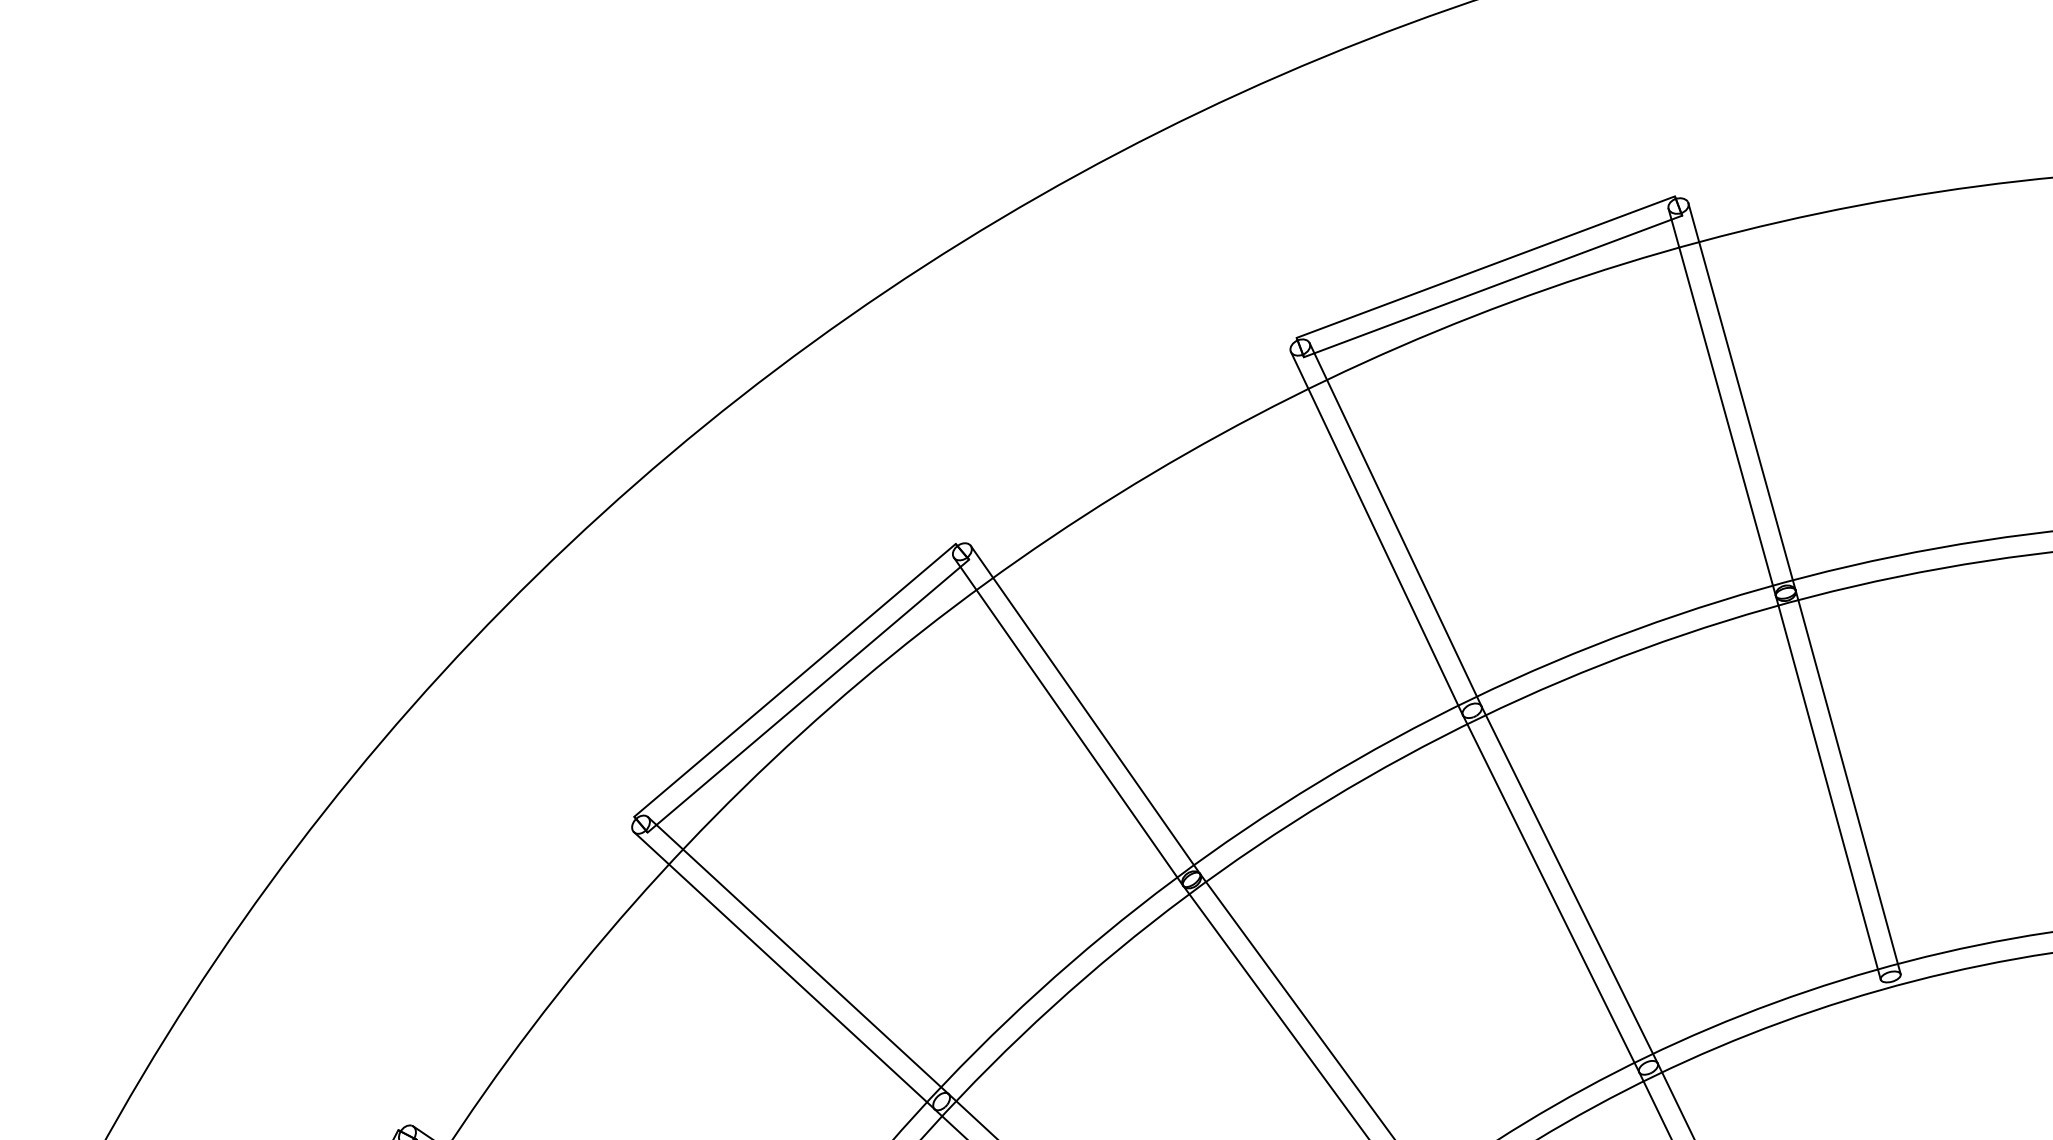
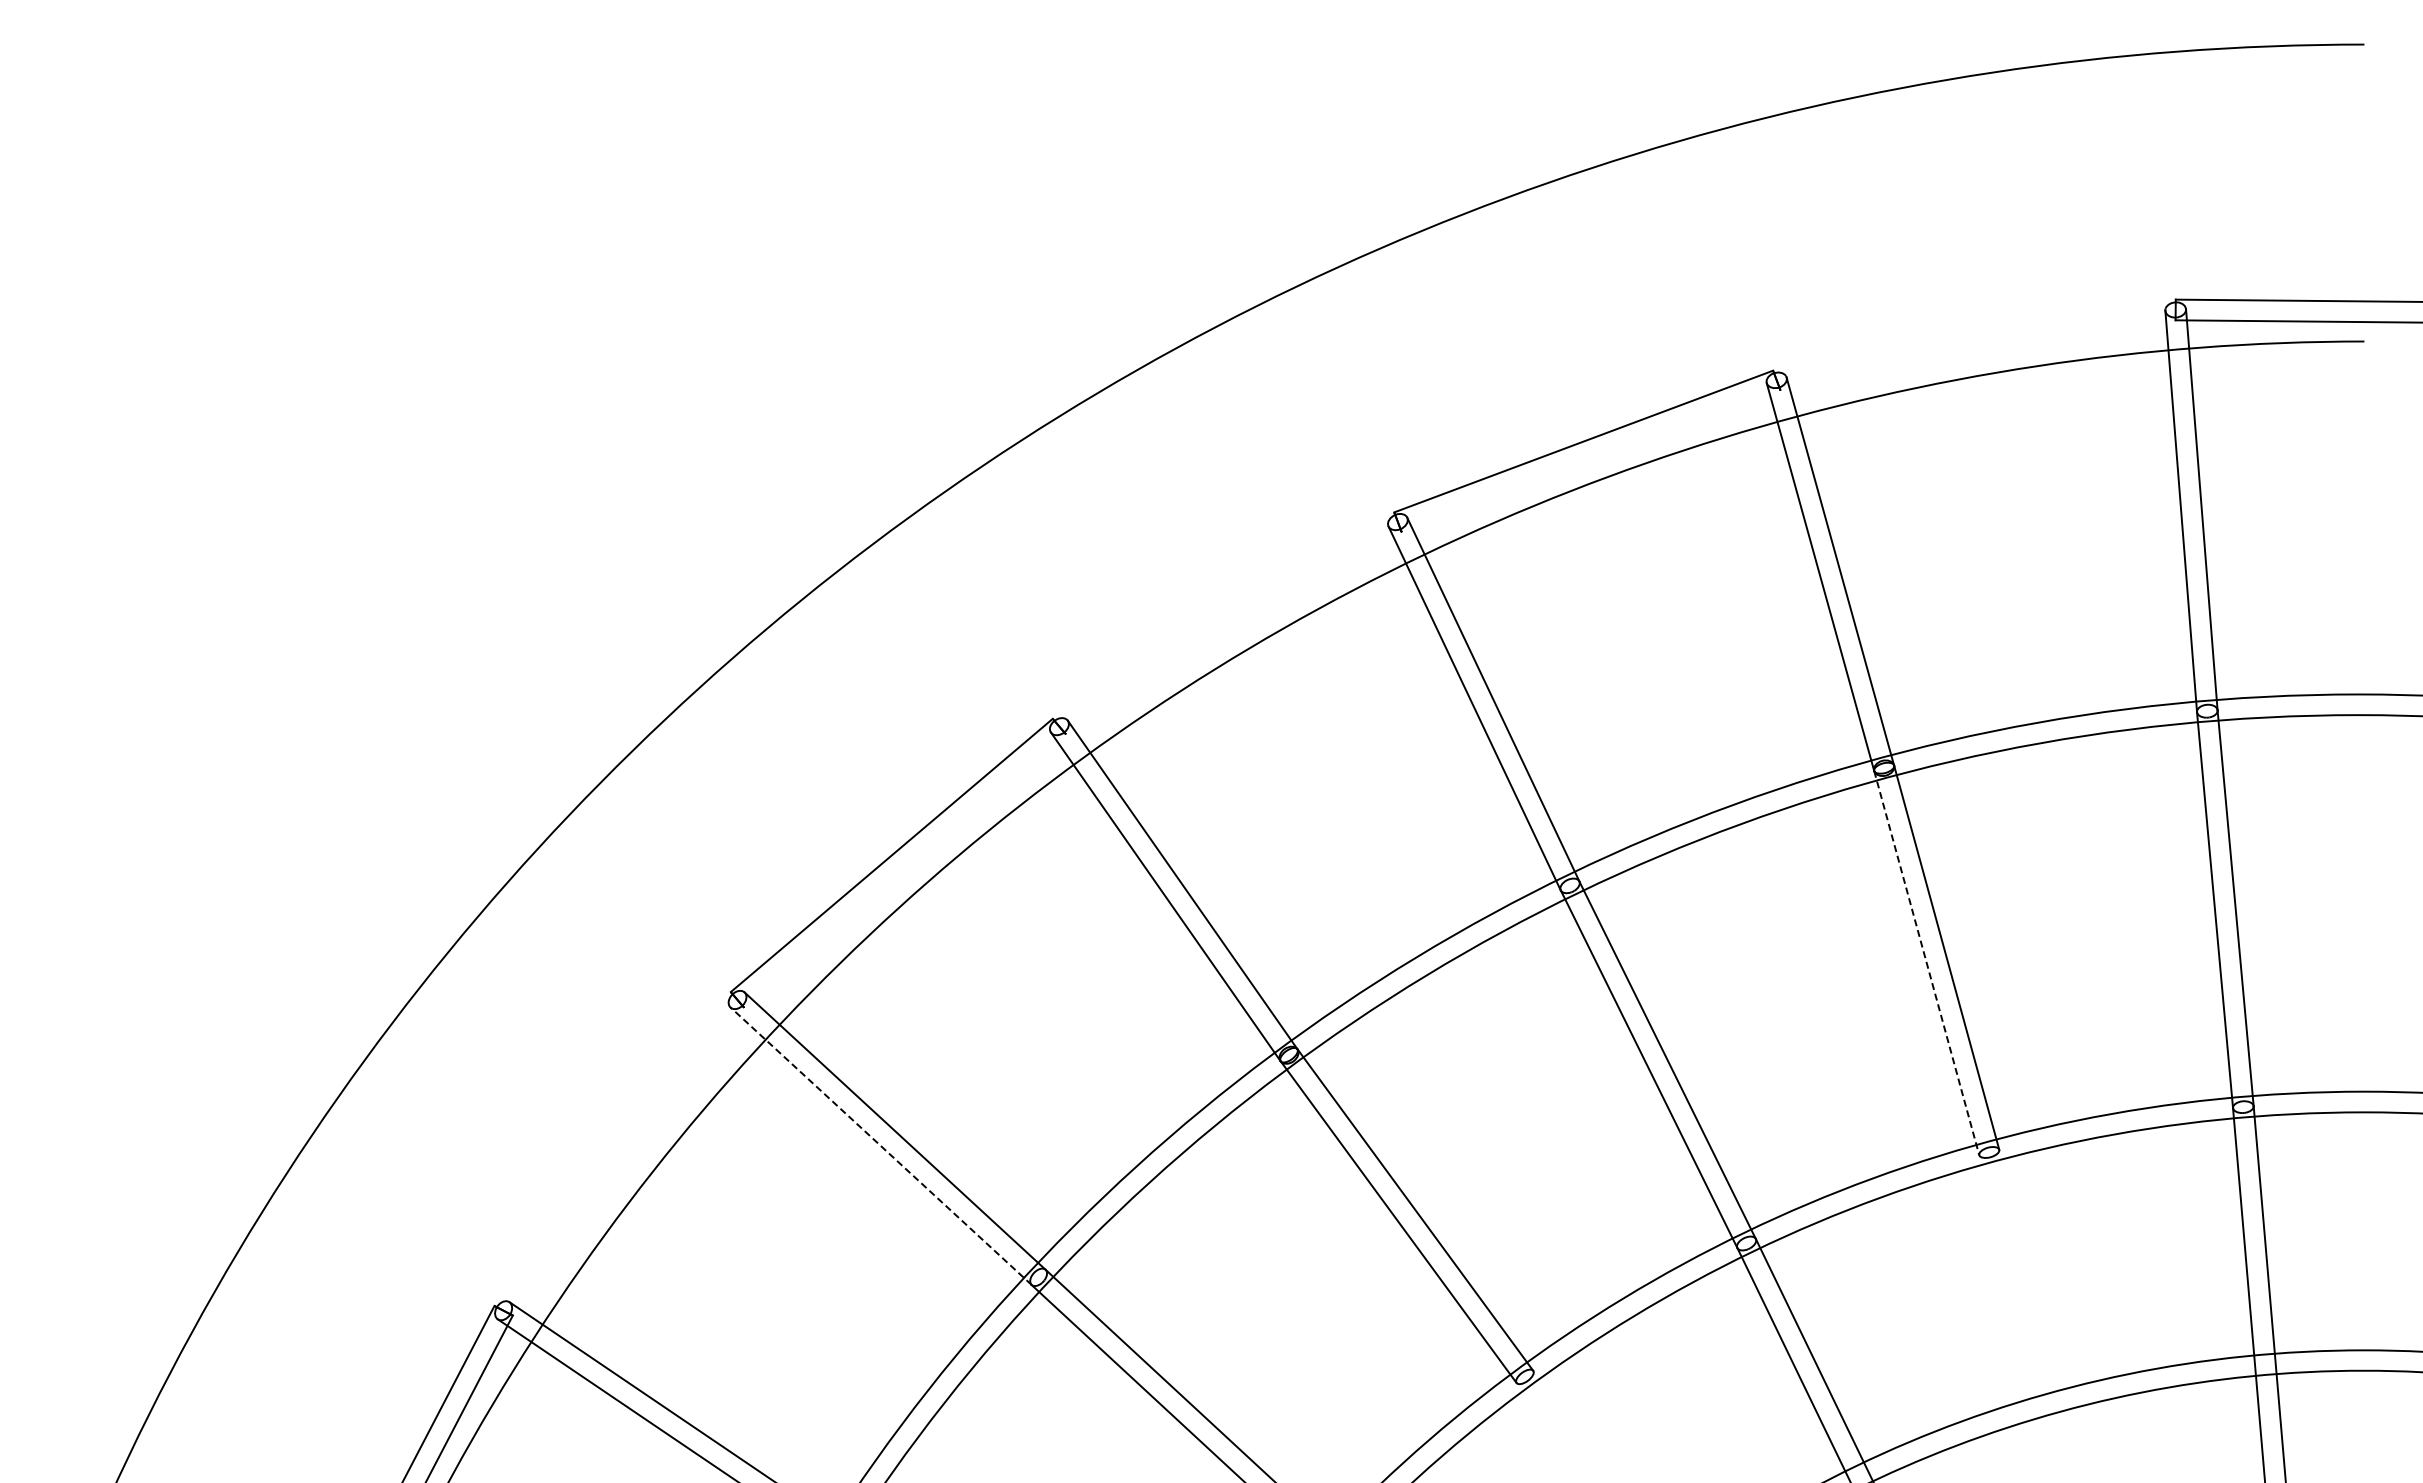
line: (1492, 286) -> (1590, 460), removed
line: (808, 695) -> (905, 870), removed
line: (1828, 788) -> (1926, 963), solid -> dashed
line: (784, 970) -> (881, 1146), solid -> dashed

